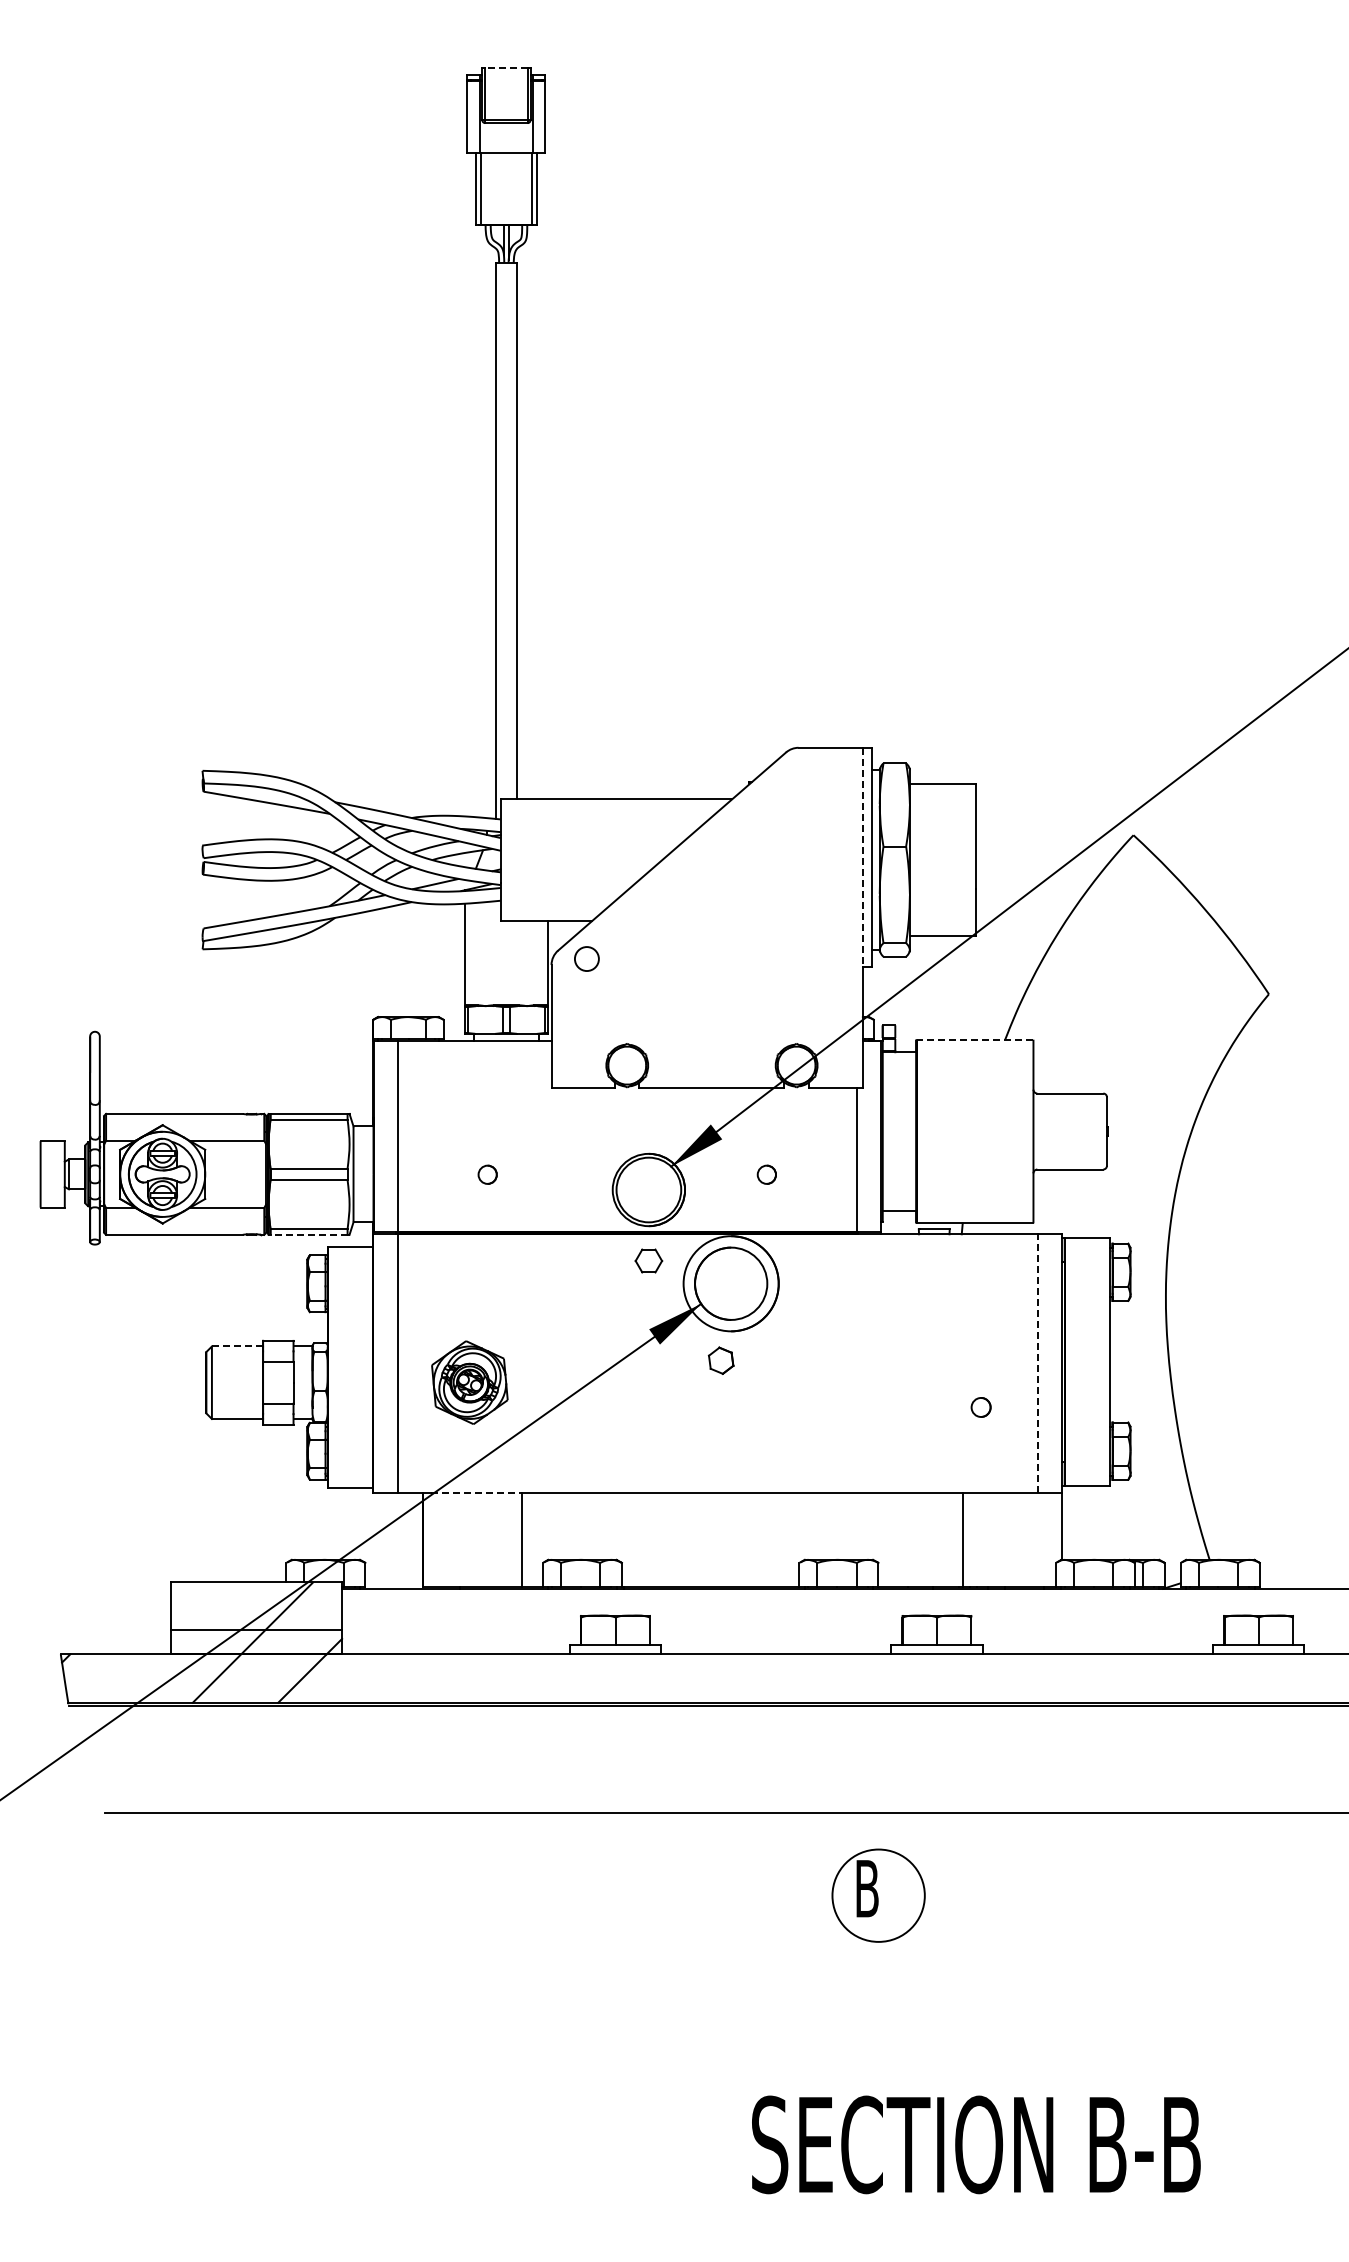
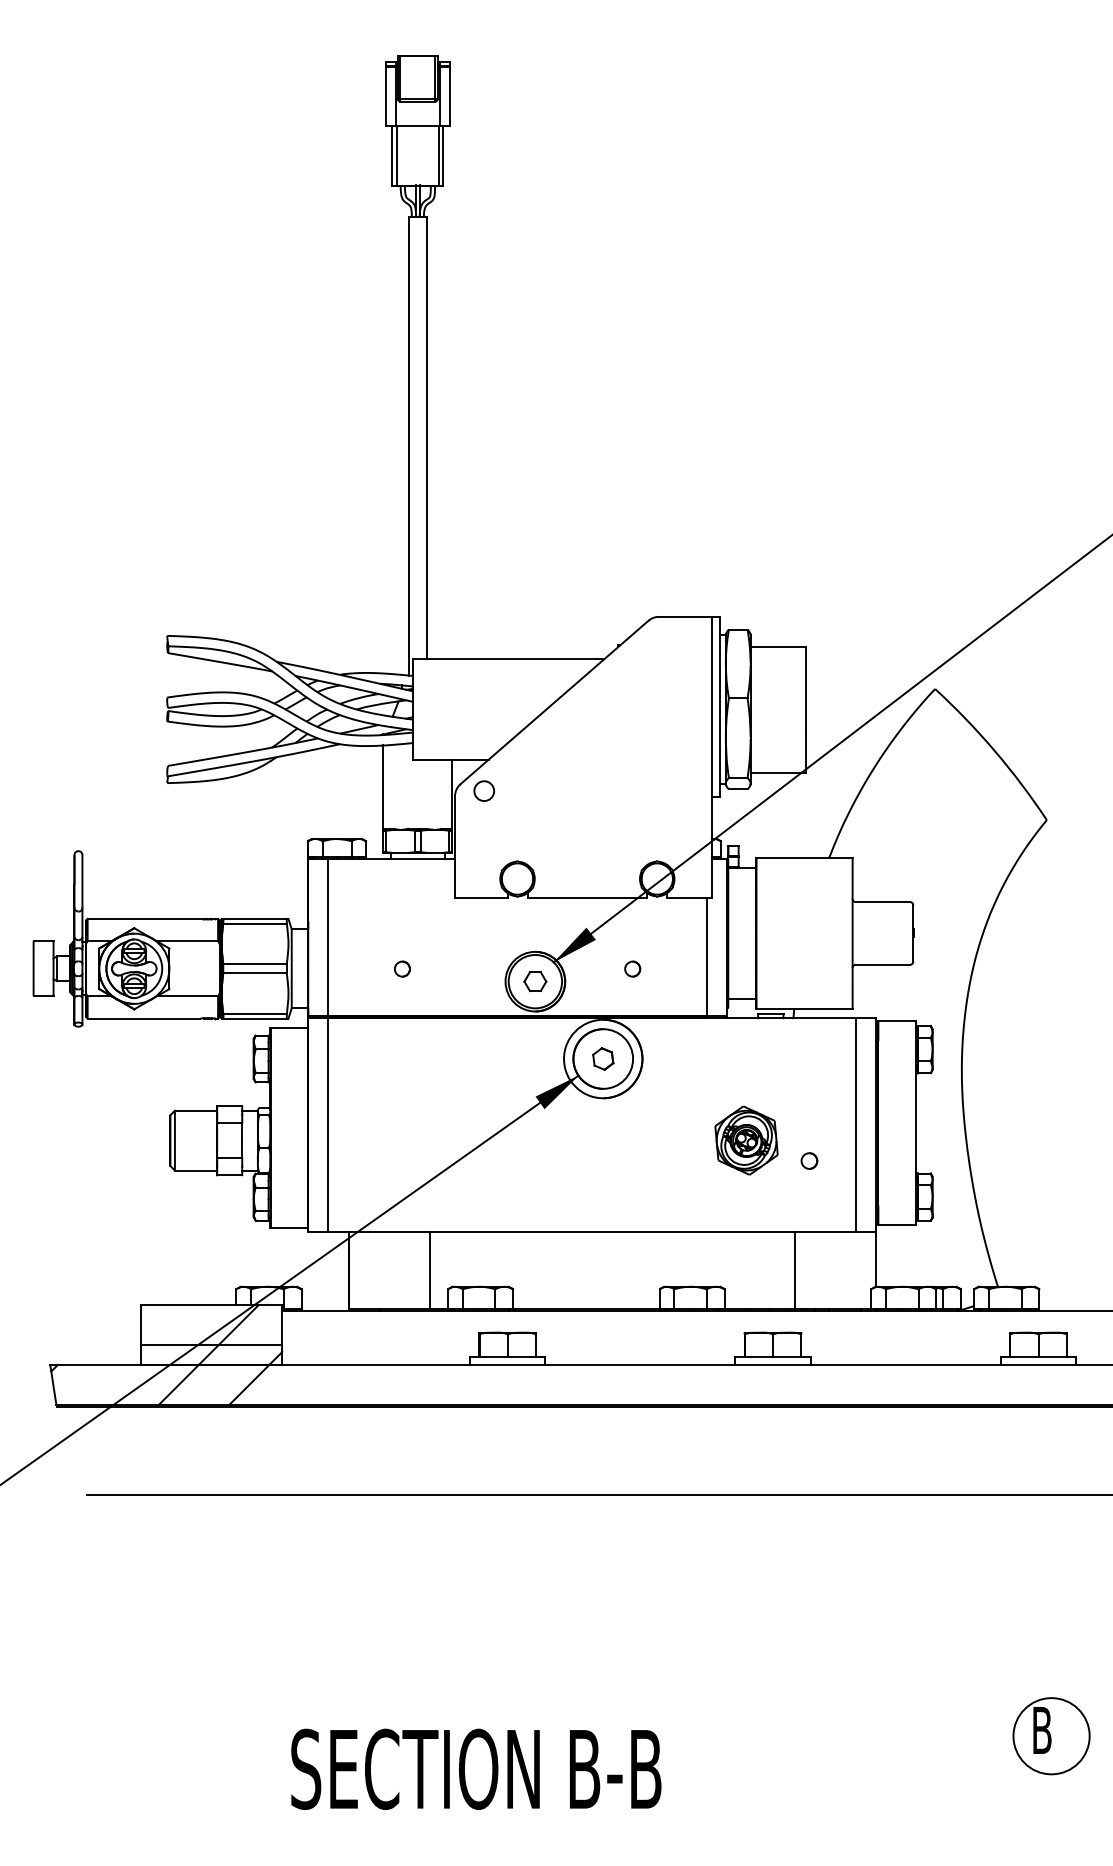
line: (505, 67) -> (417, 55), dashed -> solid
line: (862, 857) -> (711, 707), dashed -> solid
line: (974, 1039) -> (803, 857), dashed -> solid
line: (309, 1234) -> (255, 1018), dashed -> solid
part: (648, 1260) -> (535, 981), moved
line: (237, 1346) -> (196, 1110), dashed -> solid
part: (720, 1360) -> (602, 1058), moved
line: (1037, 1363) -> (855, 1124), dashed -> solid
part: (469, 1382) -> (746, 1140), moved
line: (476, 1493) -> (393, 1232), dashed -> solid
part: (878, 1895) -> (1051, 1736), moved
text: (976, 2144) -> (476, 1769), moved

